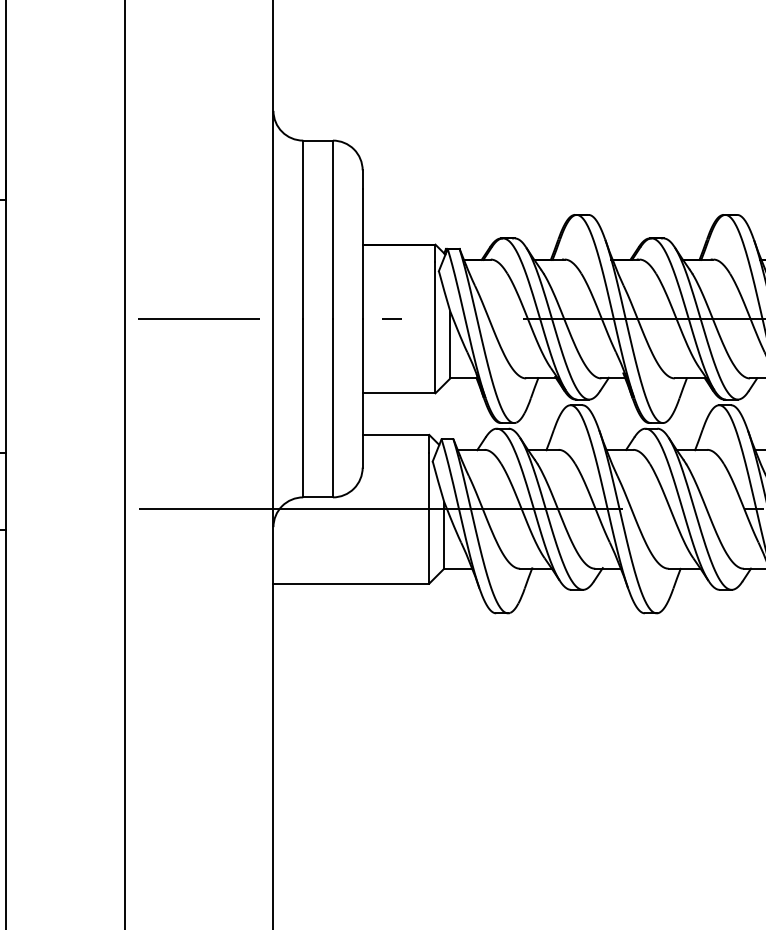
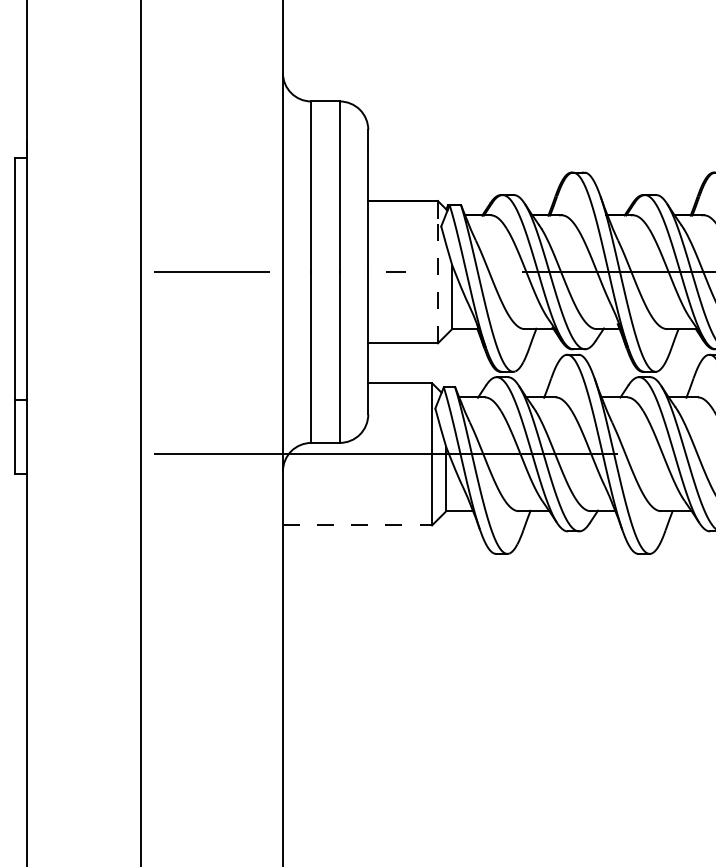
line: (435, 327) -> (437, 280), solid -> dashed
line: (351, 583) -> (357, 525), solid -> dashed

